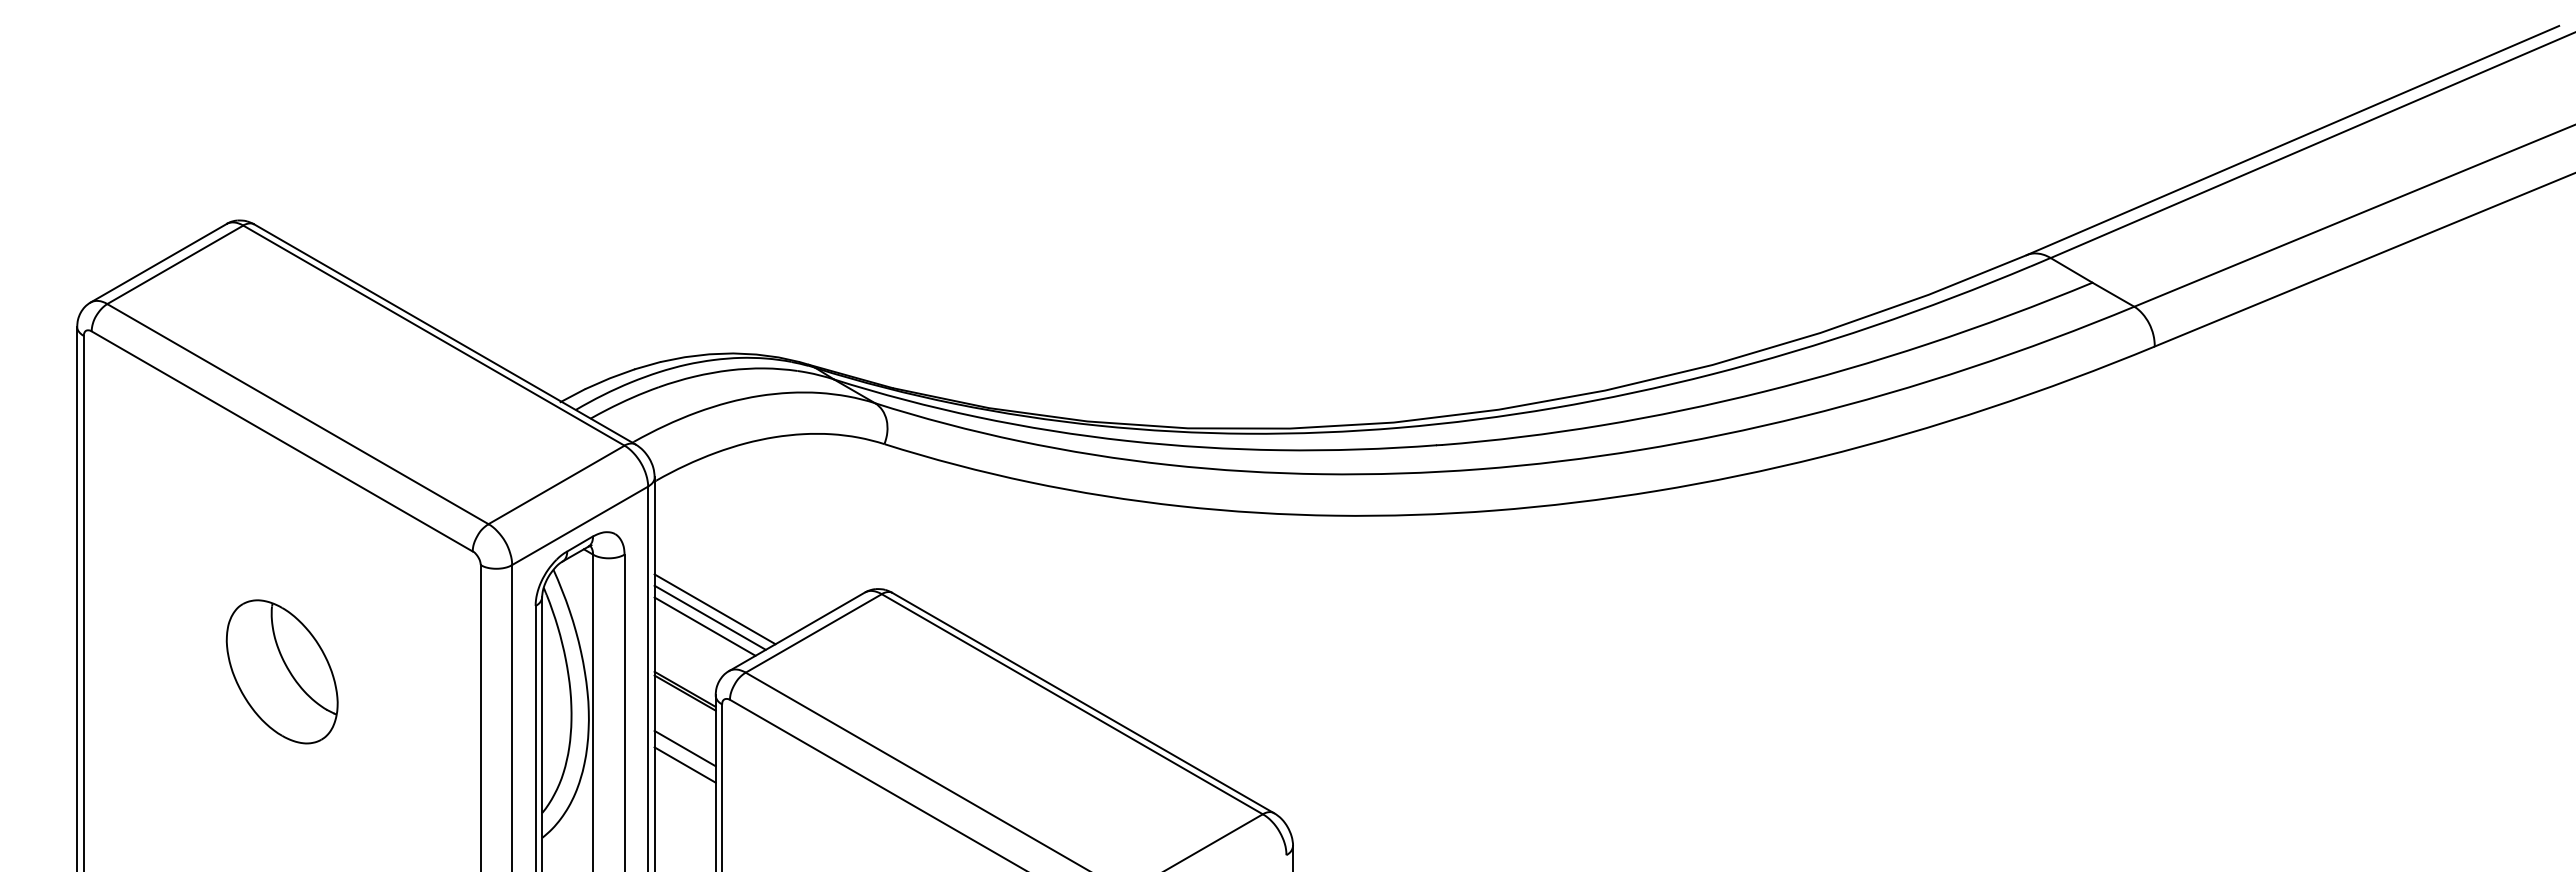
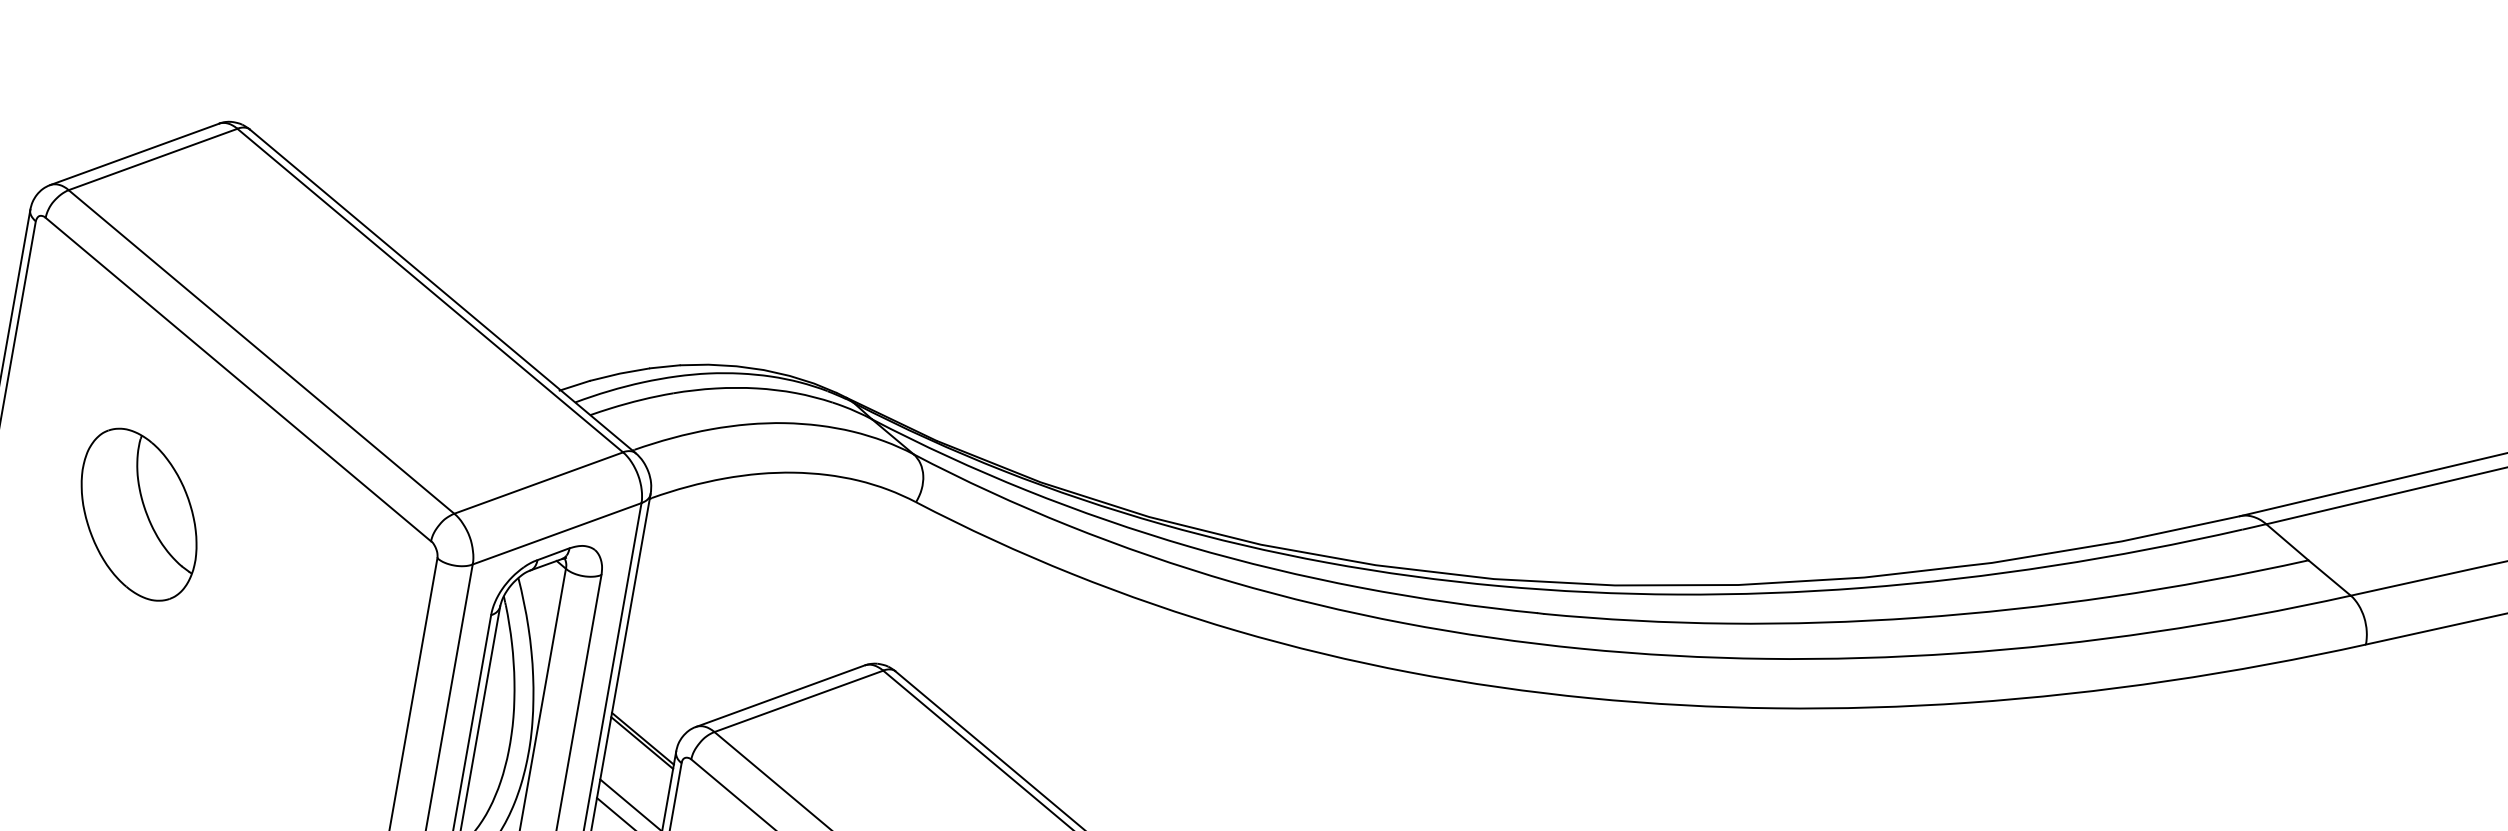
line: (714, 609) -> (691, 654), removed
line: (709, 617) -> (684, 662), removed
line: (704, 626) -> (677, 671), removed
part: (281, 671) -> (138, 514), moved

